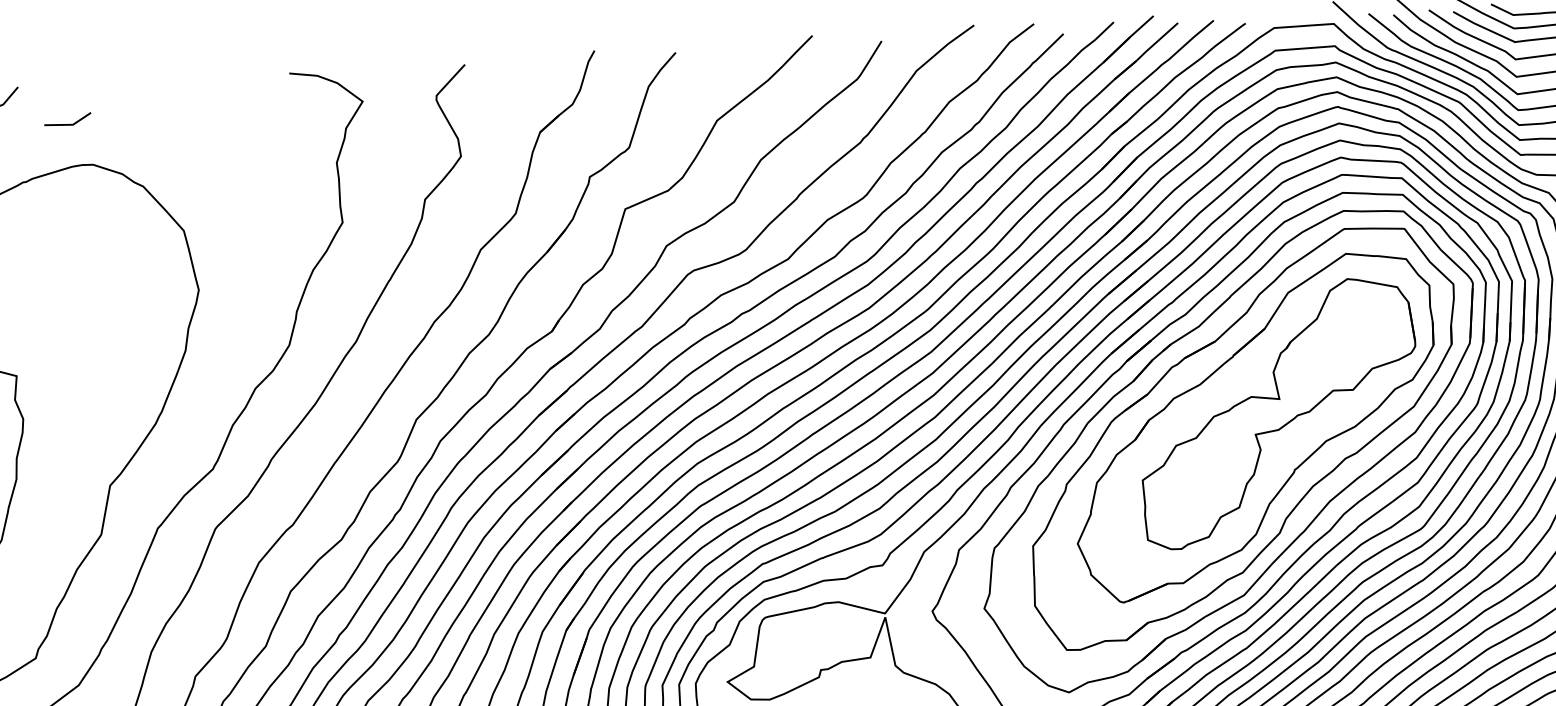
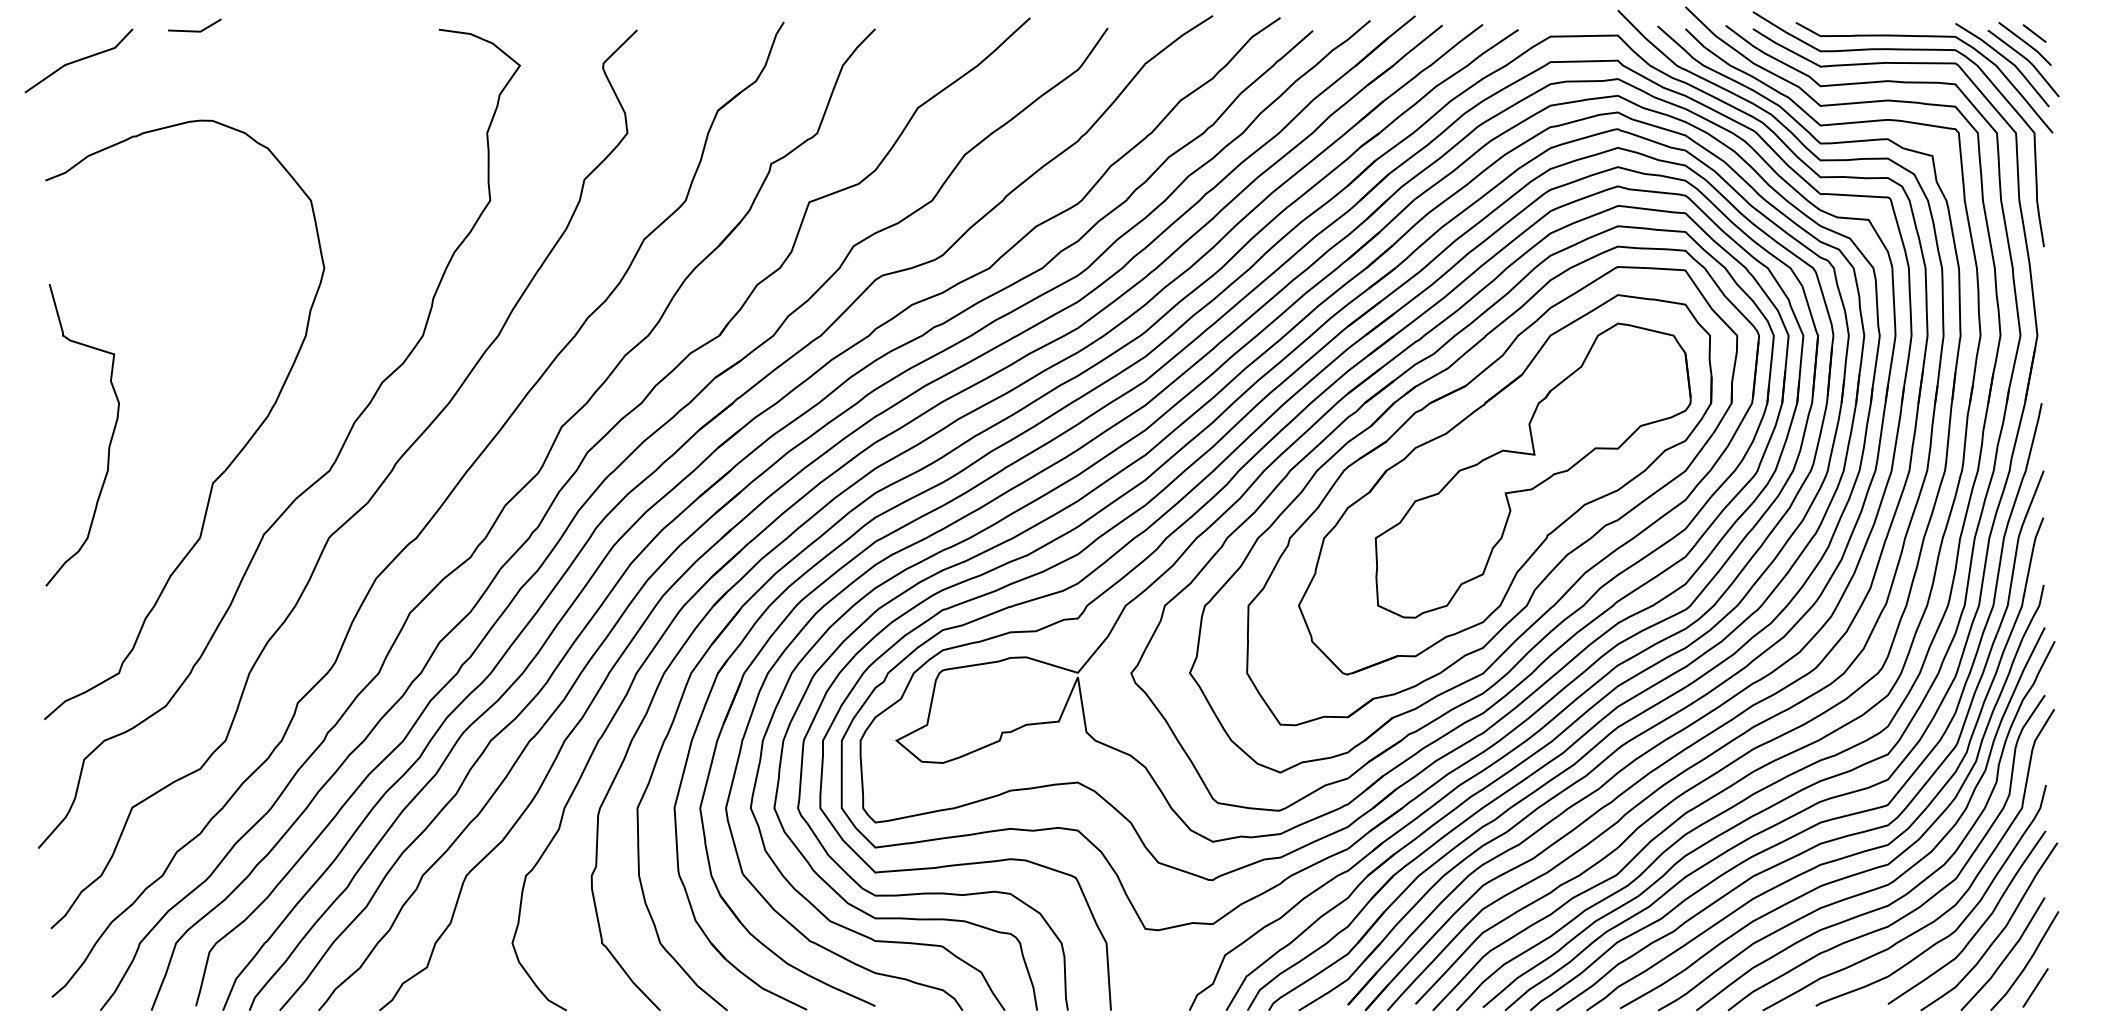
line: (67, 123) -> (194, 30), moved

